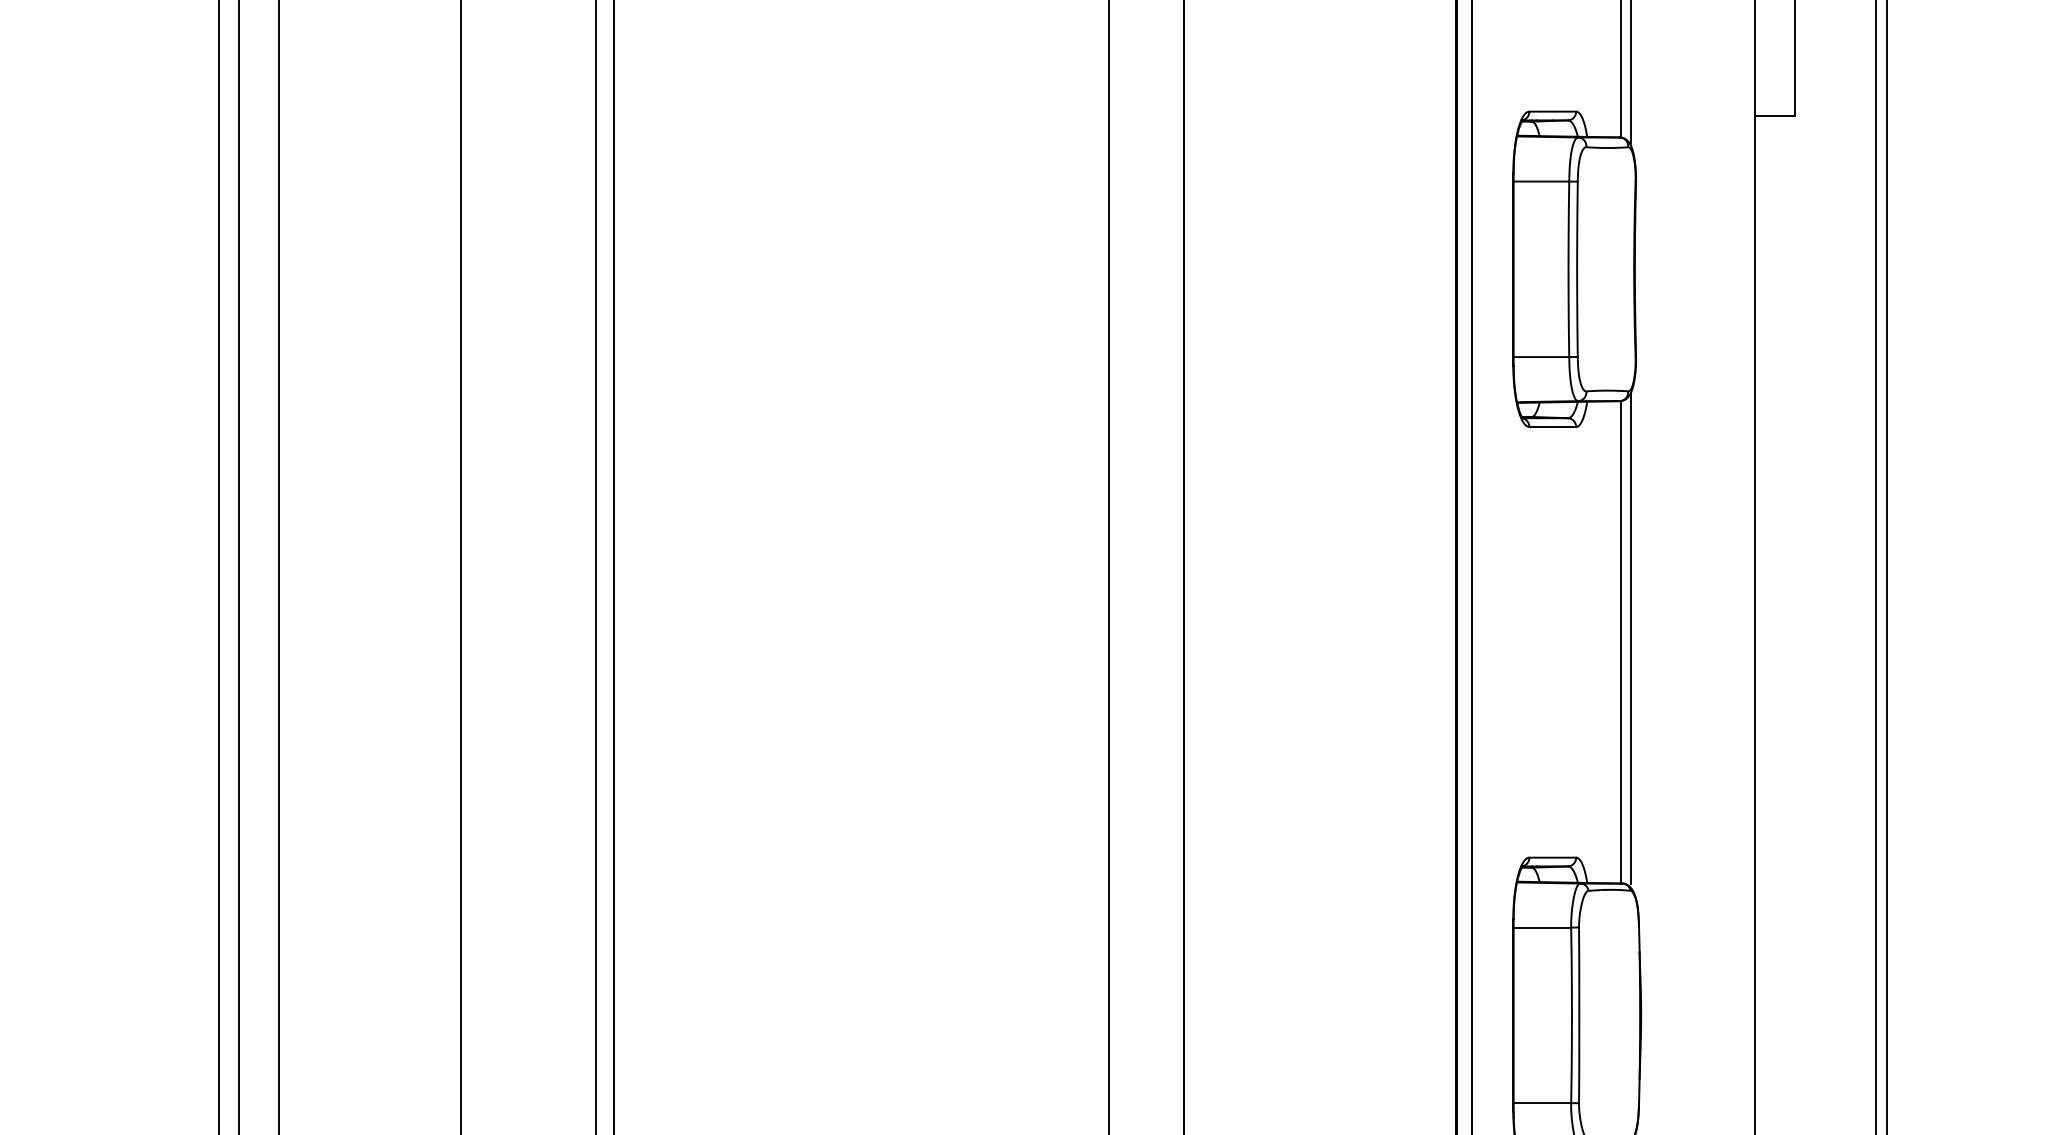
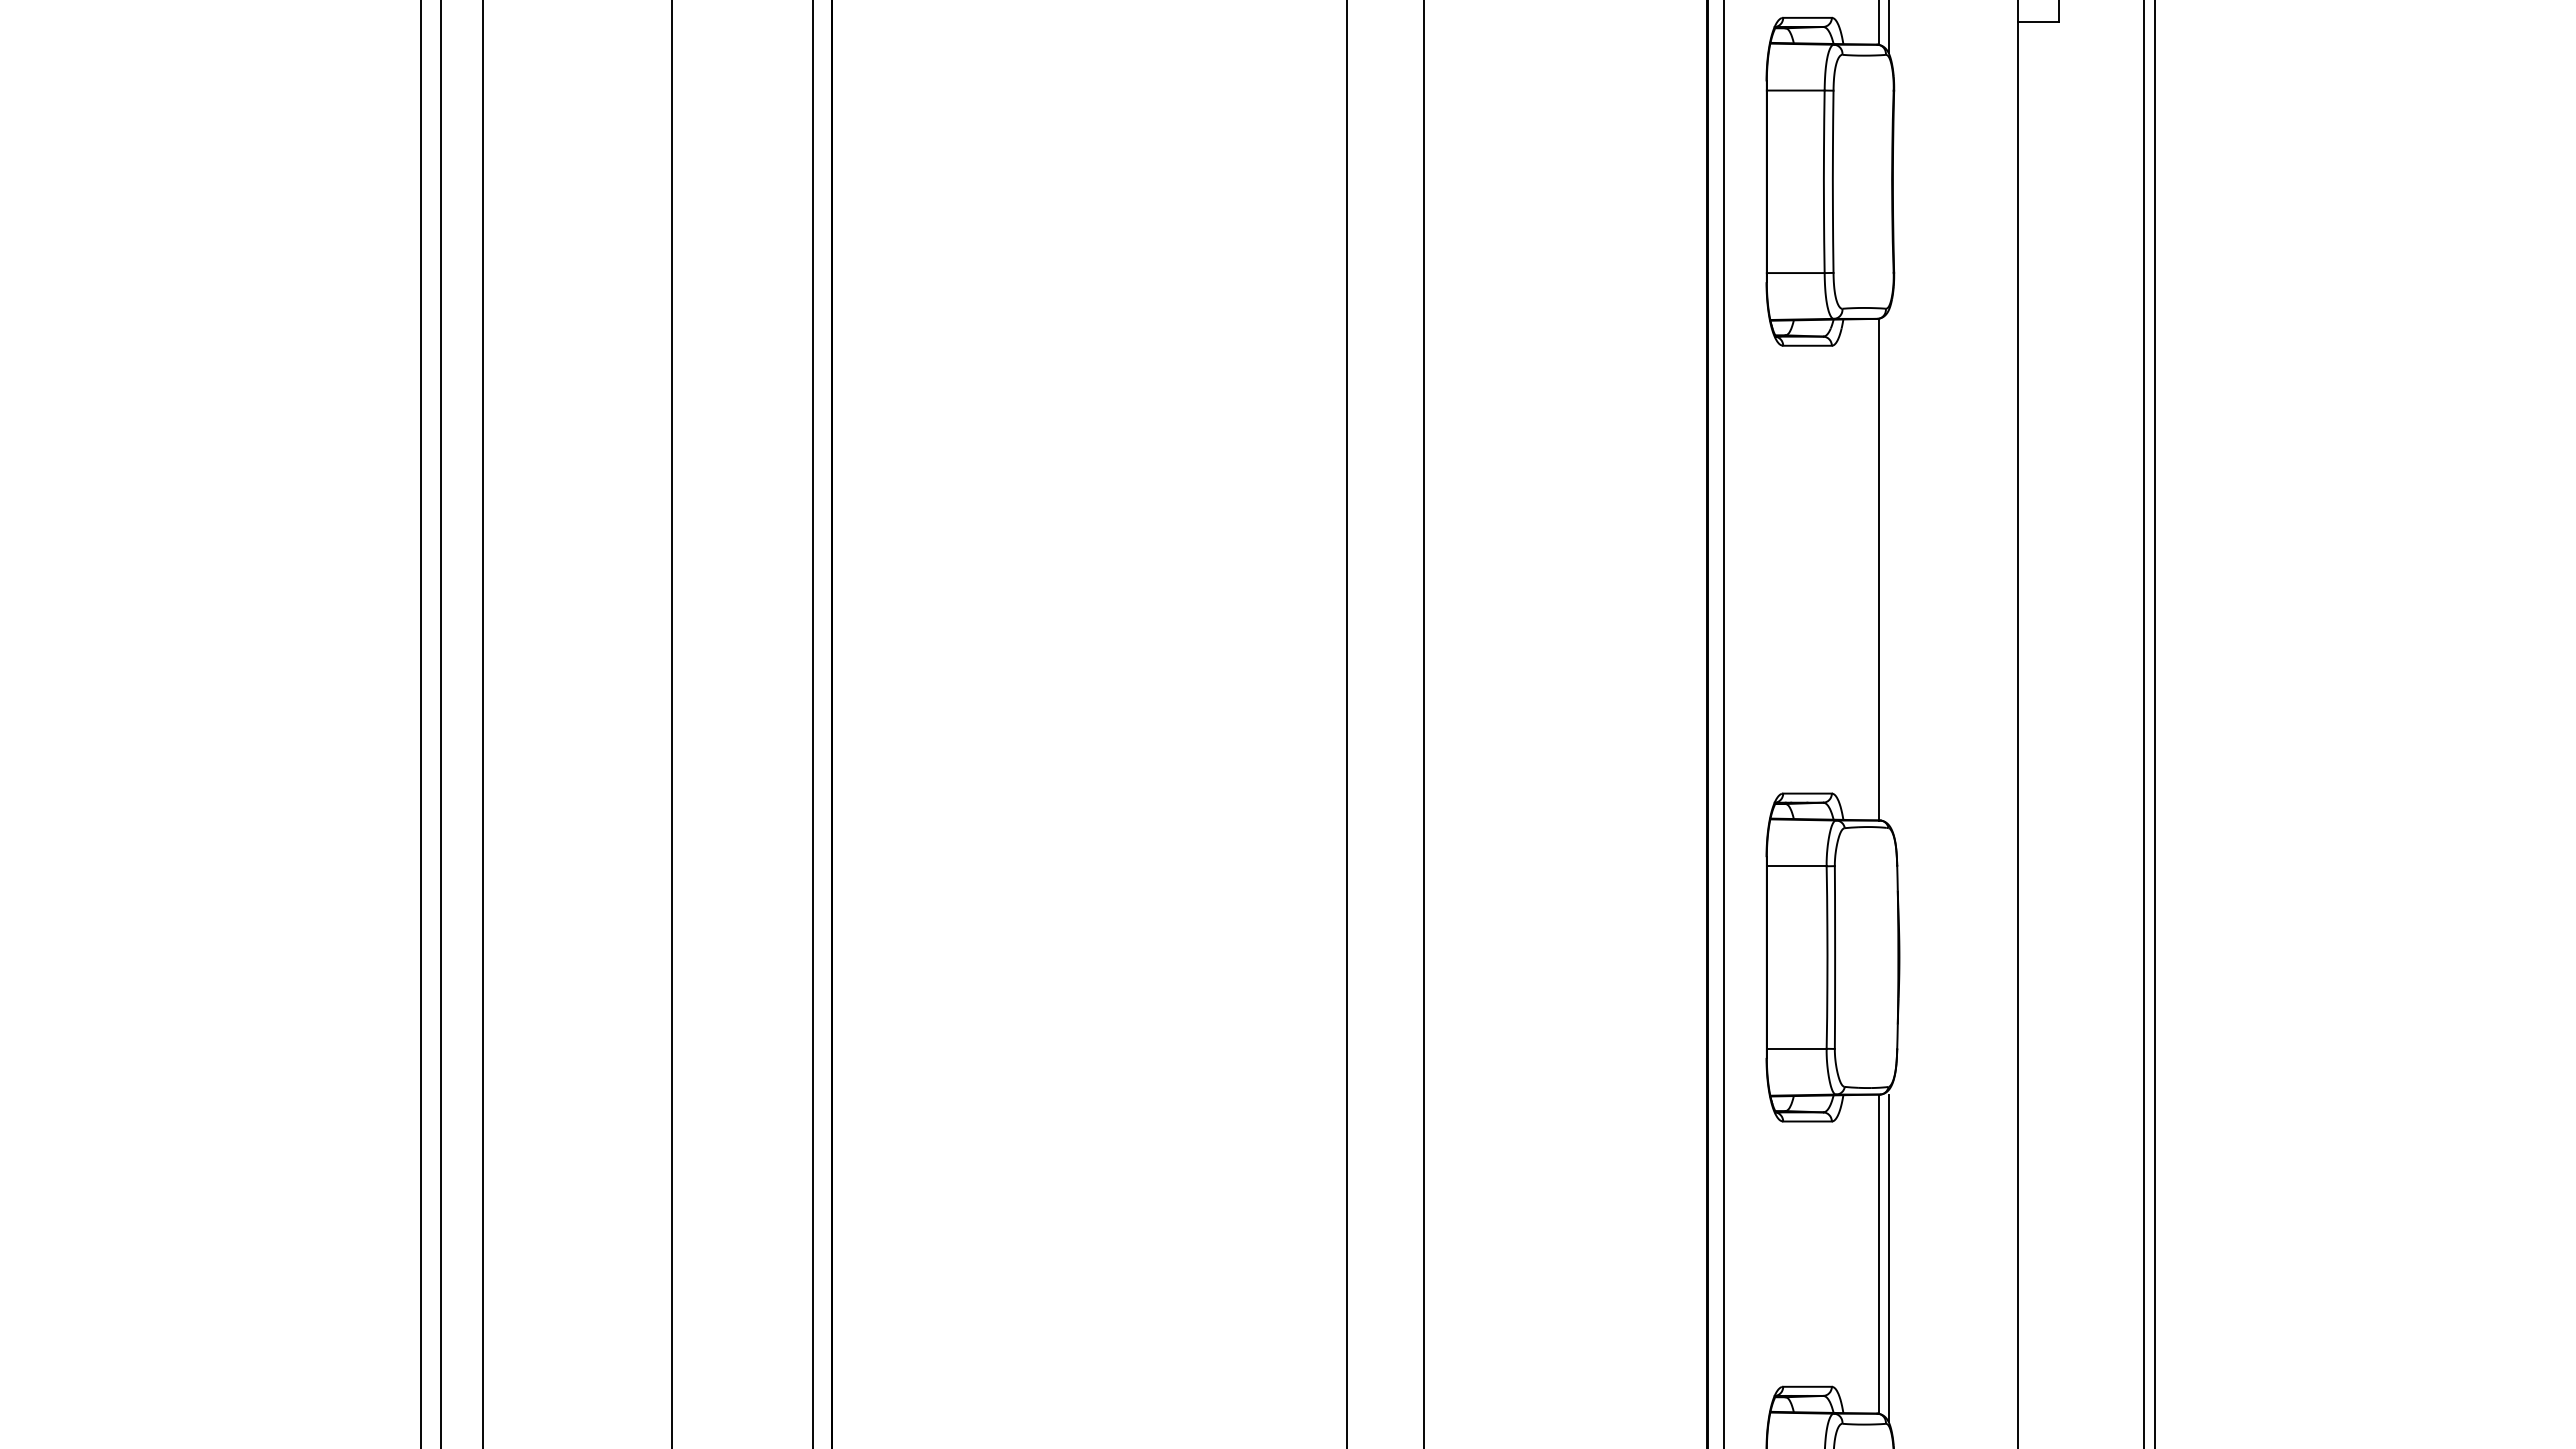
line: (1630, 638) -> (1888, 565), removed

